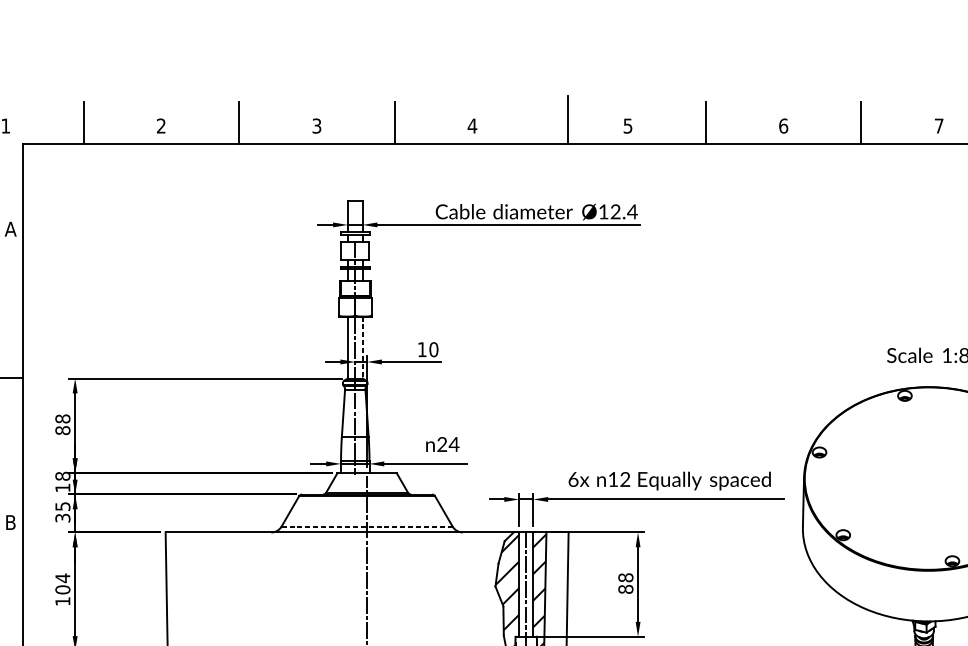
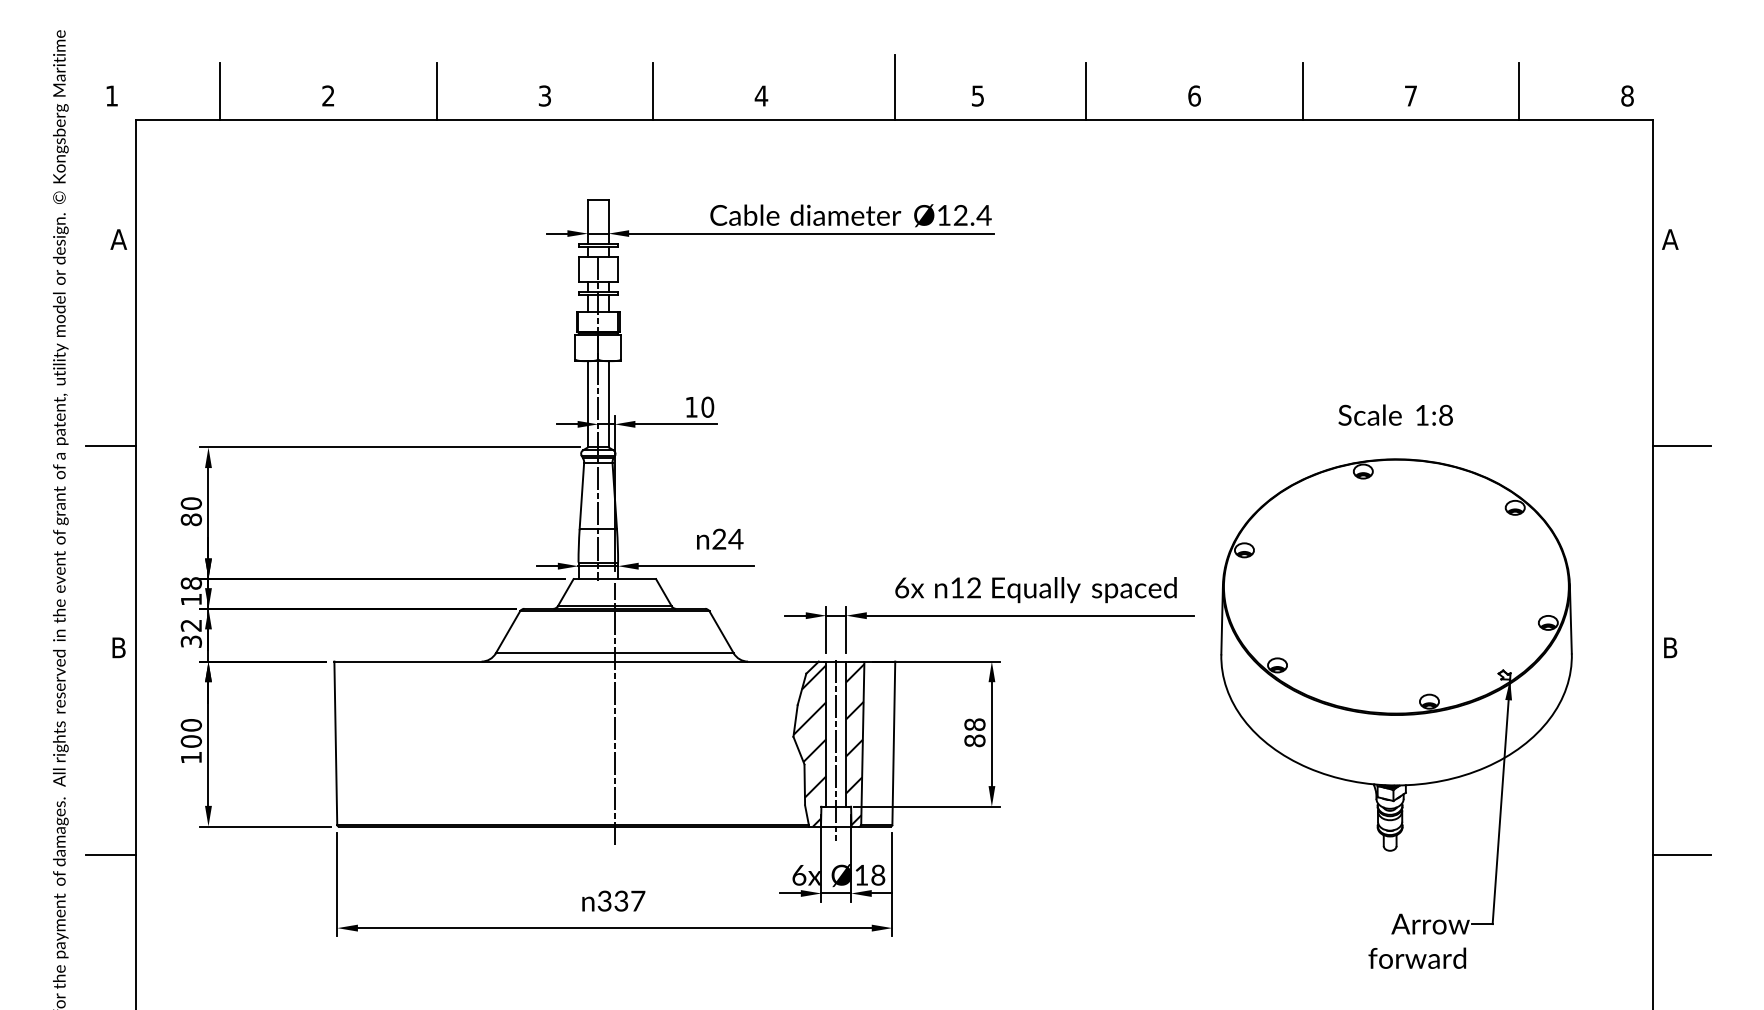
line: (362, 347) -> (608, 404), dashed -> solid
text: (62, 418) -> (191, 503), 88 -> 80
text: (62, 506) -> (191, 625), 35 -> 32
line: (366, 526) -> (614, 653), dashed -> solid
text: (62, 578) -> (190, 725), 104 -> 100

